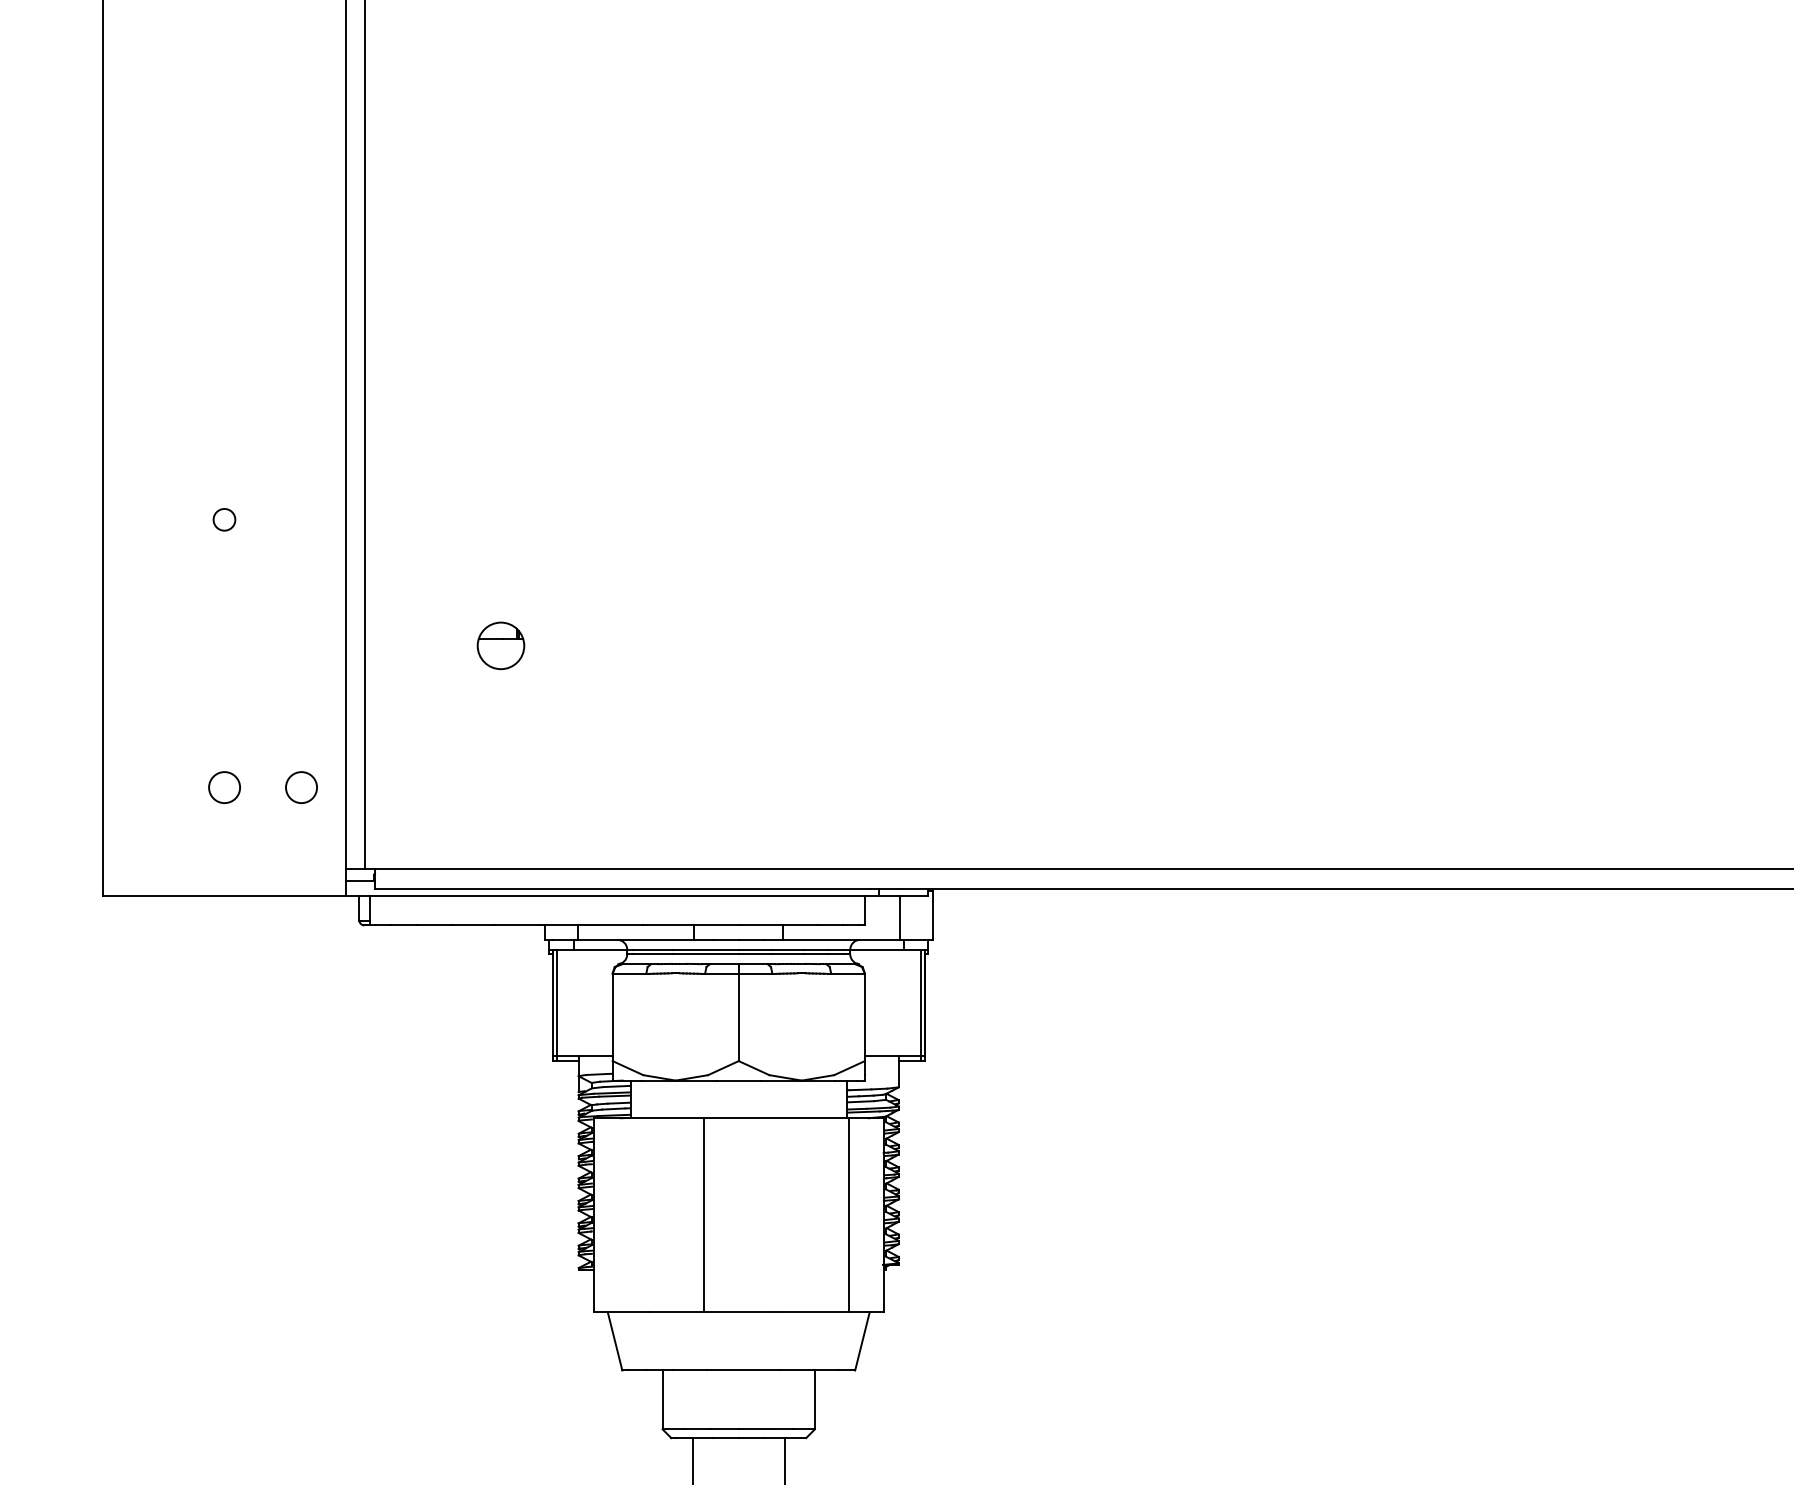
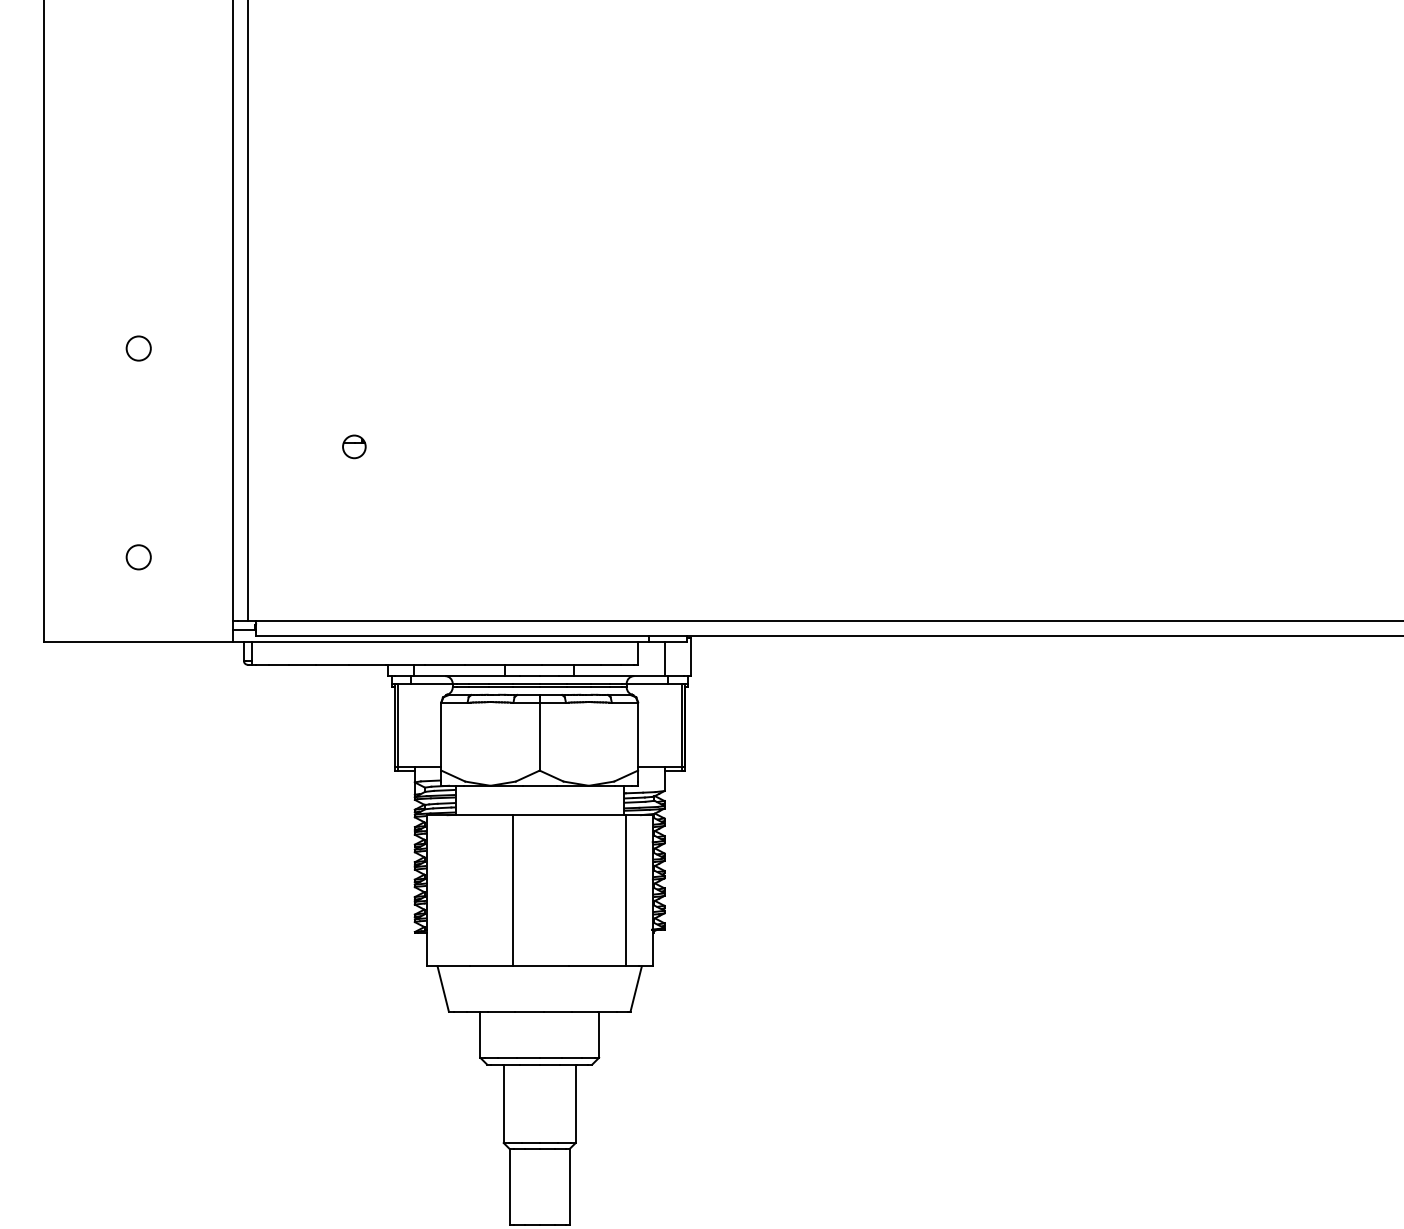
circle: (224, 519) -> (138, 348), size x1.43
part: (501, 645) -> (354, 446), size x0.62
circle: (301, 787) -> (198, 557), removed

